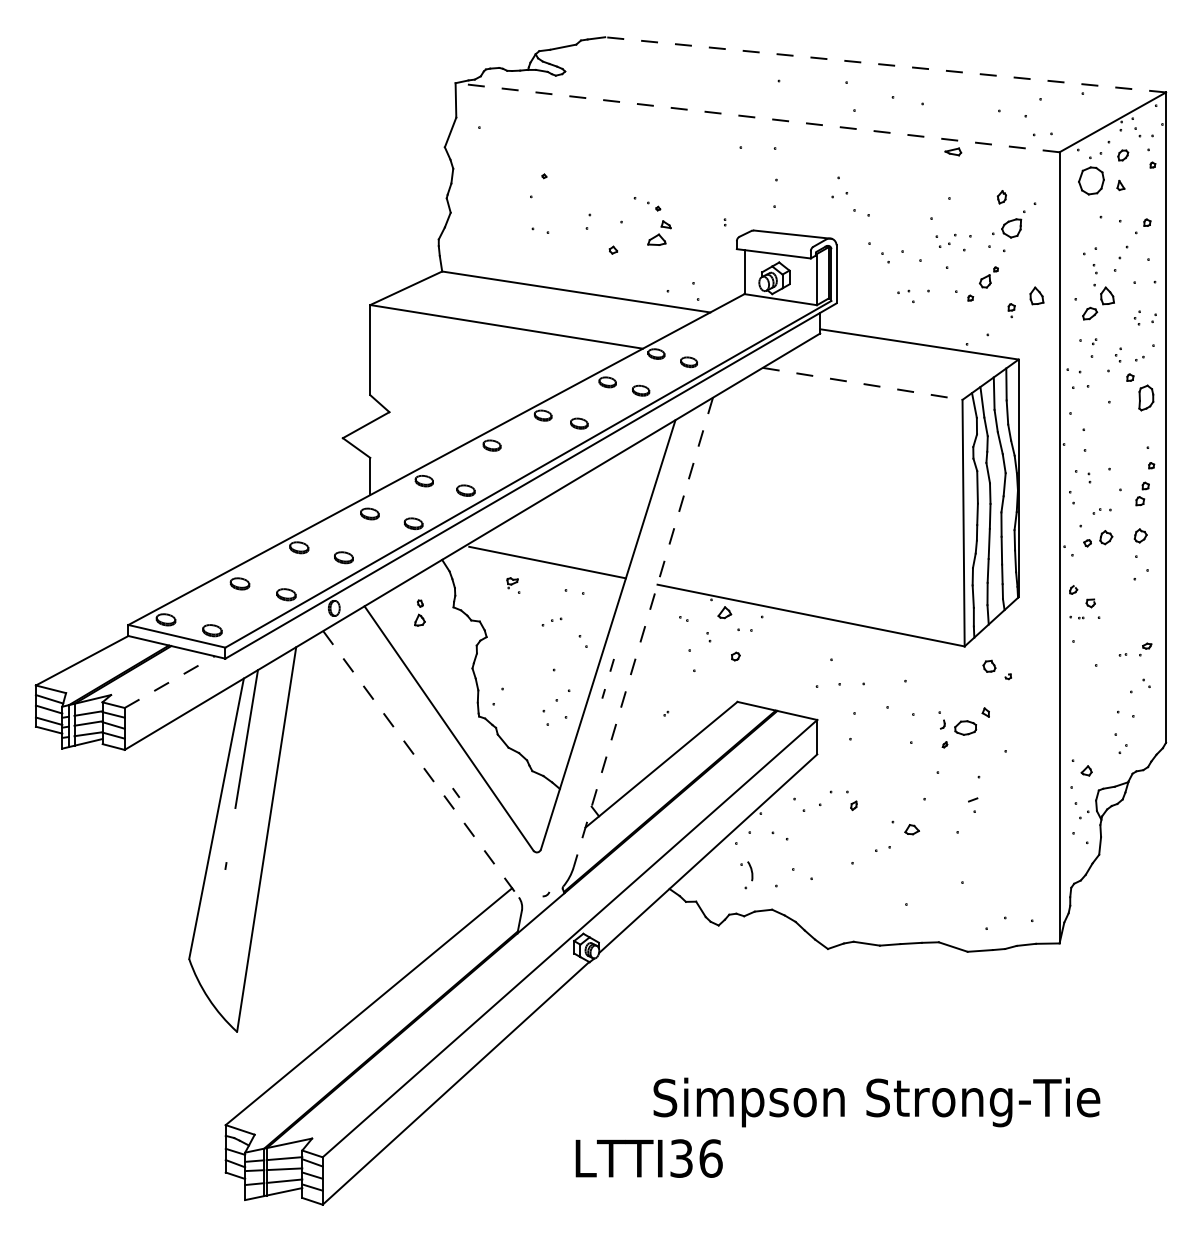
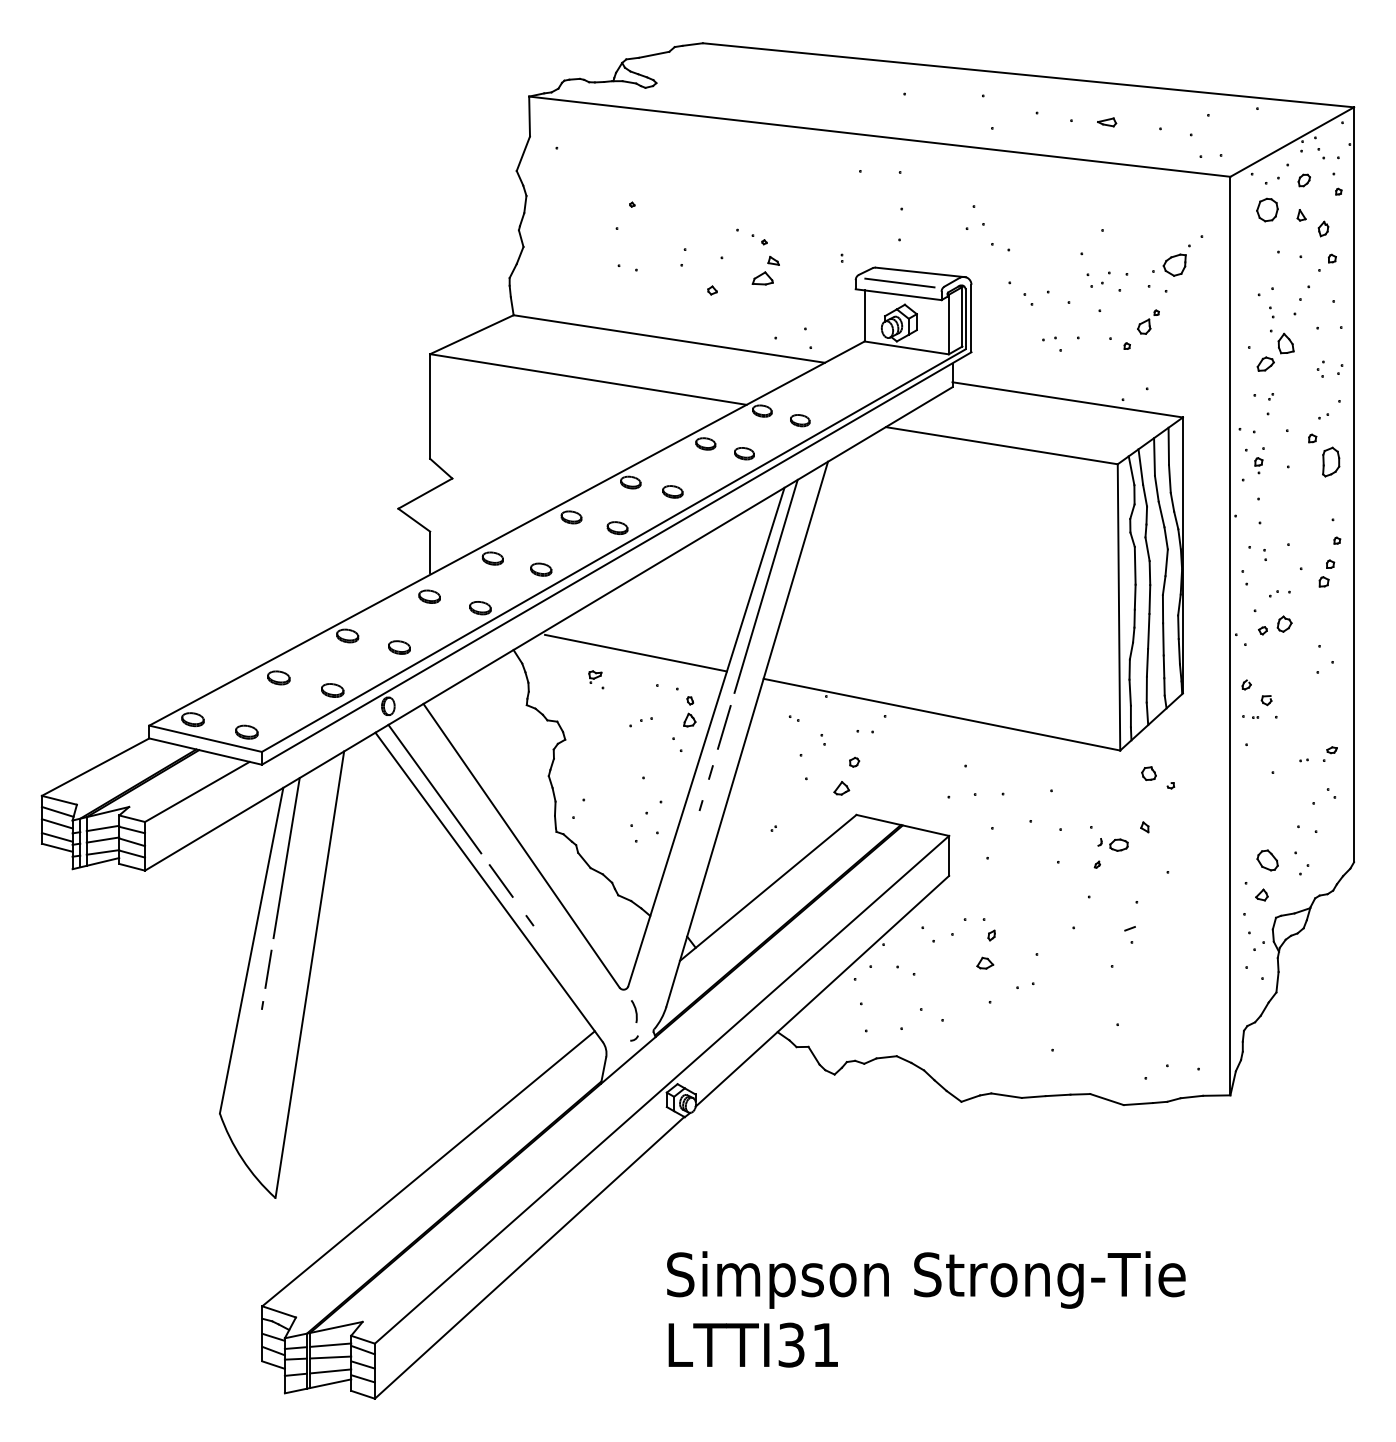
line: (884, 65) -> (1027, 75), dashed -> solid
line: (757, 117) -> (879, 136), dashed -> solid
part: (953, 152) -> (1107, 122), moved
part: (1091, 180) -> (1267, 209), size x0.71
part: (1001, 196) -> (1323, 228), moved
line: (774, 243) -> (899, 282), added
part: (1036, 295) -> (1203, 343), removed
part: (1011, 310) -> (1258, 465), moved
part: (1118, 354) -> (1298, 411), removed
line: (863, 383) -> (1002, 445), dashed -> solid
part: (531, 454) -> (617, 527), added
line: (659, 504) -> (765, 585), added
part: (1140, 535) -> (1324, 621), removed
part: (419, 612) -> (689, 711), moved
part: (724, 612) -> (841, 788), moved
line: (622, 626) -> (723, 727), added
line: (643, 632) -> (747, 734), dashed -> solid
line: (374, 679) -> (434, 788), added
line: (169, 681) -> (197, 791), dashed -> solid
part: (958, 727) -> (1112, 844), size x0.71
part: (1091, 741) -> (1267, 860), added
line: (430, 758) -> (500, 880), added
line: (421, 764) -> (489, 887), dashed -> solid
part: (912, 829) -> (985, 962), moved
line: (231, 834) -> (268, 968), added
arc: (751, 871) -> (635, 1011), moved
text: (877, 1102) -> (926, 1279), moved
text: (710, 1158) -> (825, 1344), LTTI36 -> LTTI31

